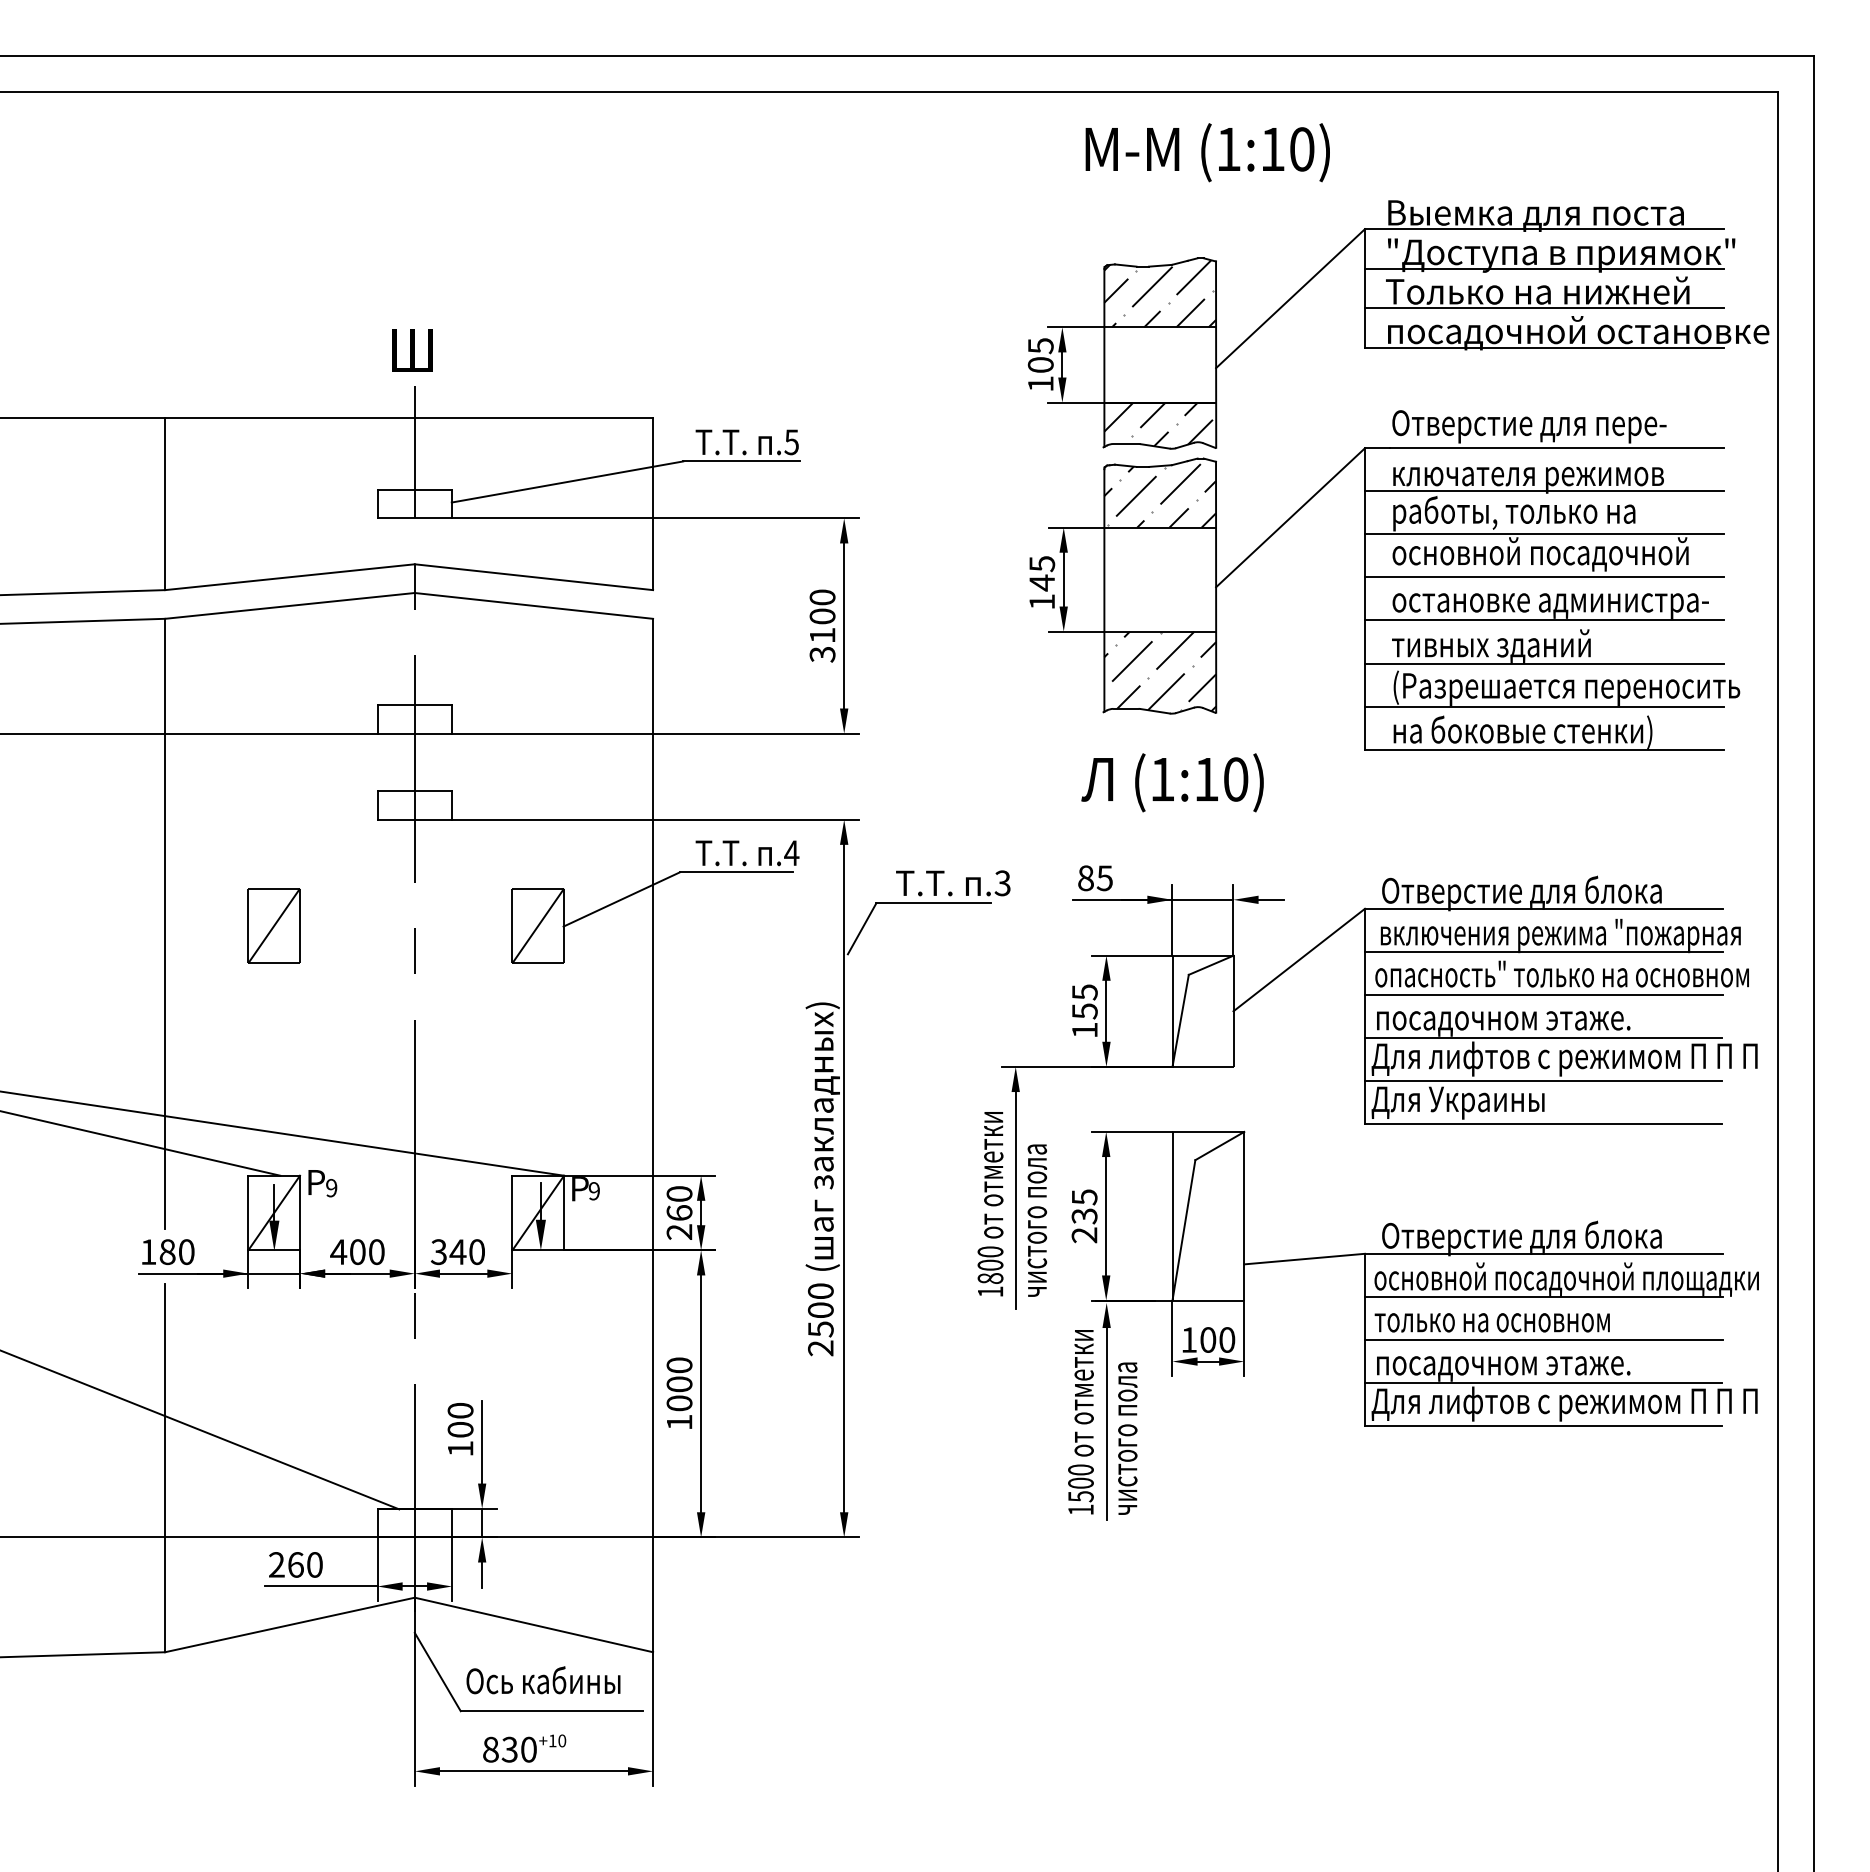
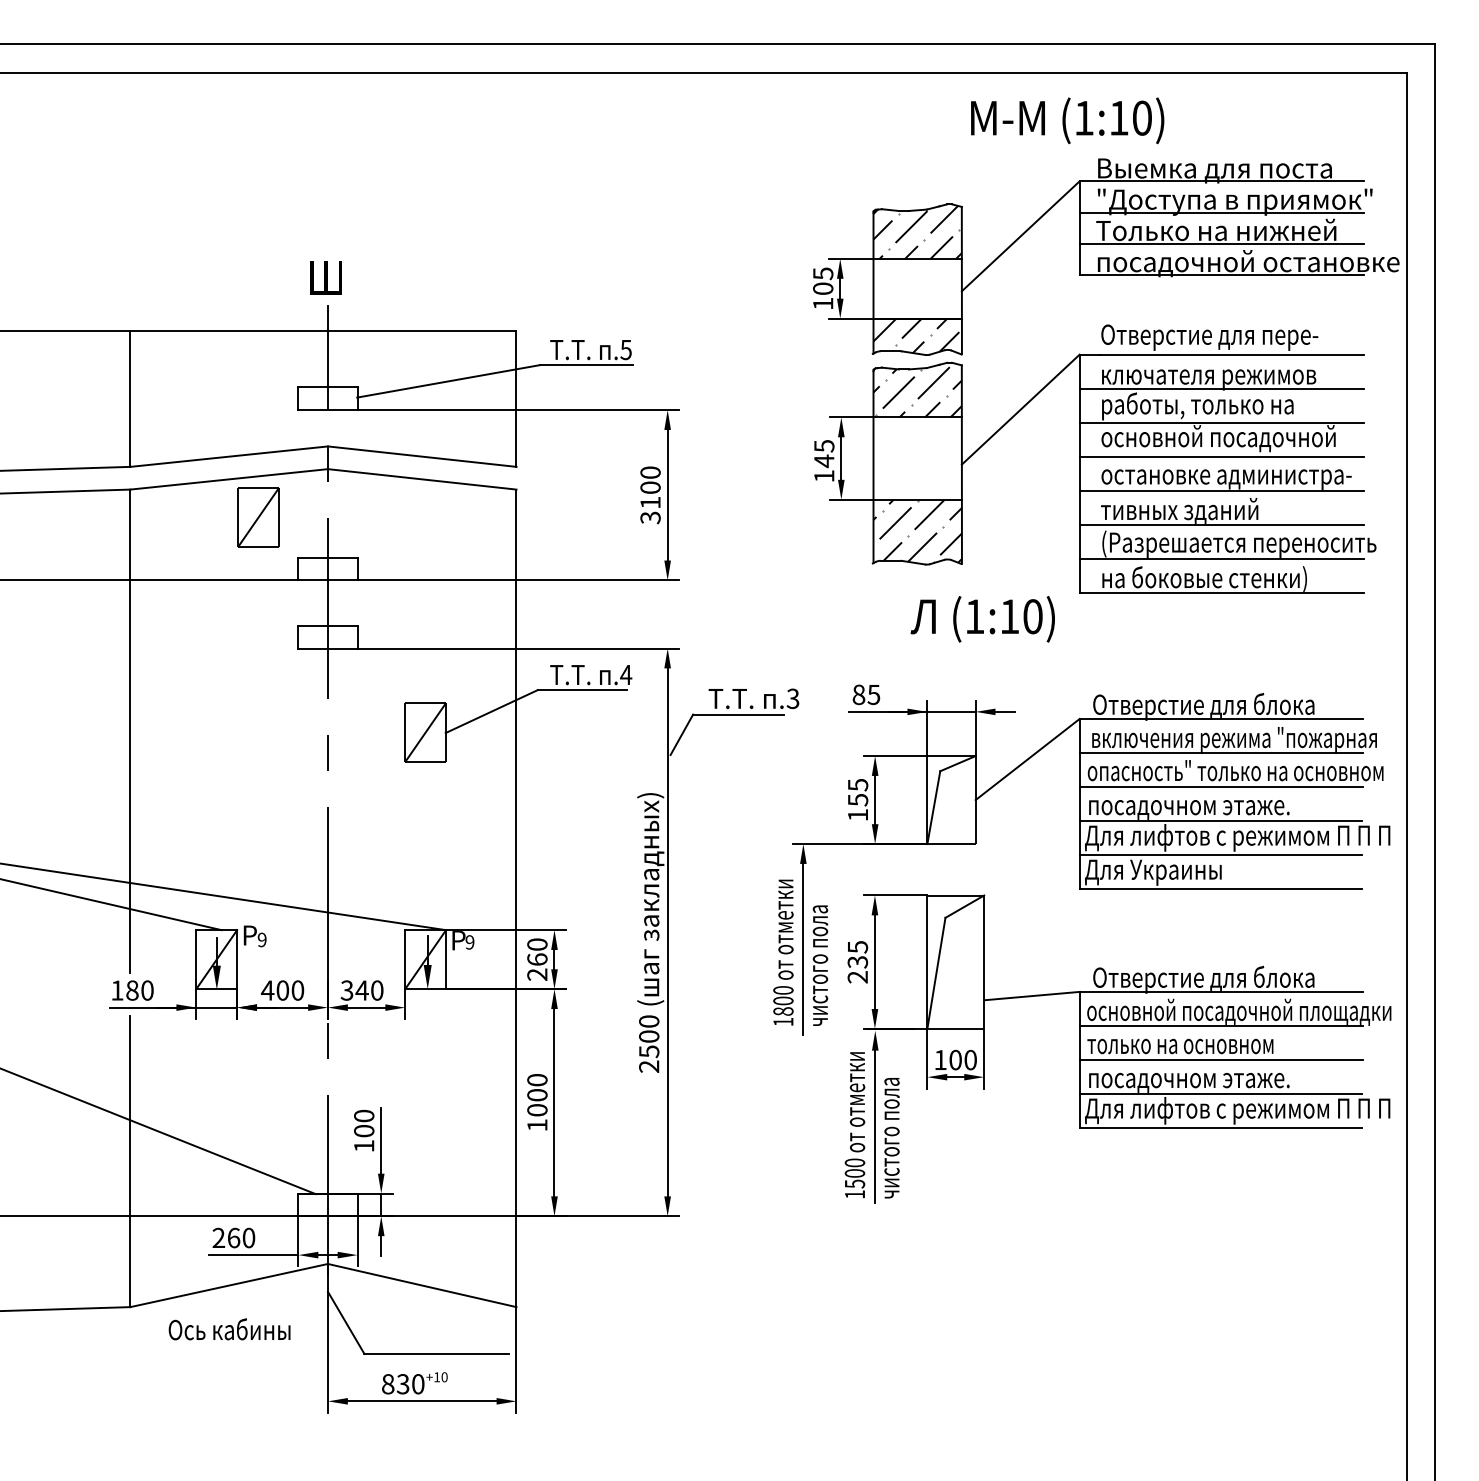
text: (1207, 152) -> (1067, 120), moved
text: (1172, 782) -> (982, 619), moved
part: (273, 925) -> (258, 517), moved
text: (543, 1680) -> (229, 1329), moved

